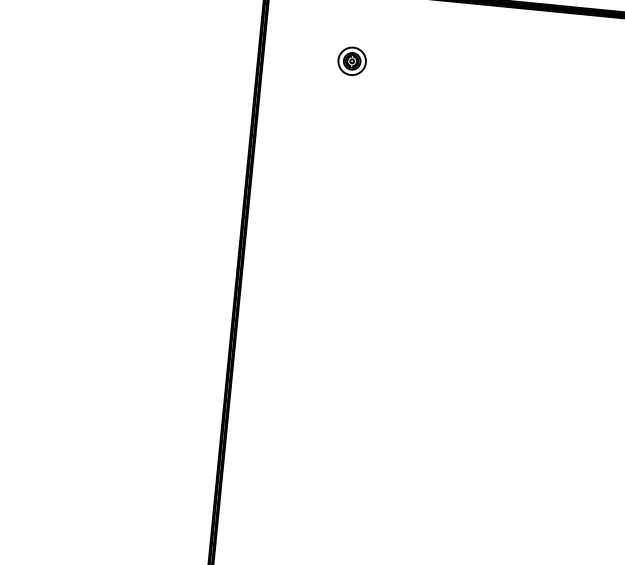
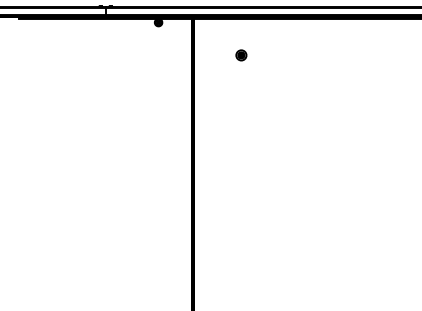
part: (352, 61) -> (241, 55), size x0.7

